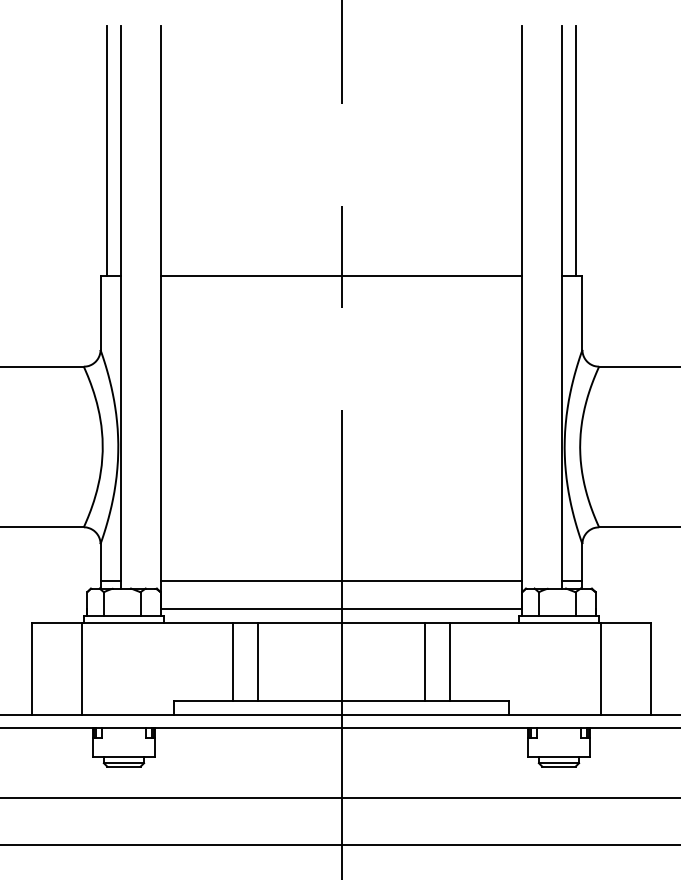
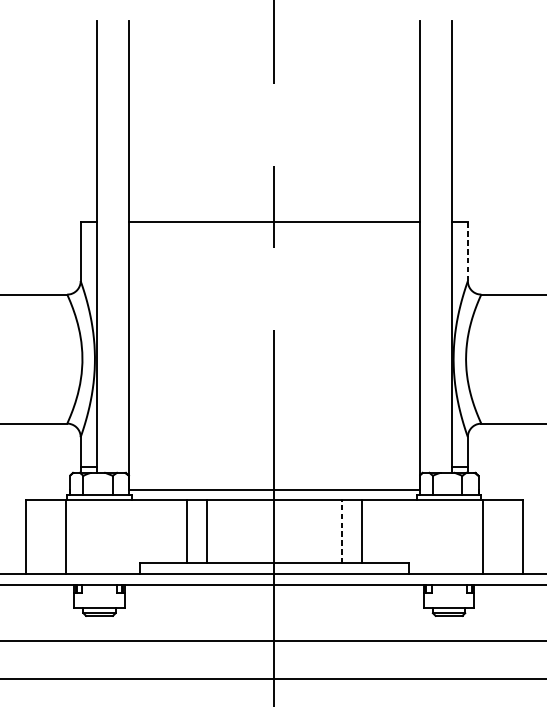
line: (107, 151) -> (86, 121), removed
line: (575, 151) -> (462, 121), removed
line: (582, 313) -> (467, 251), solid -> dashed
line: (341, 580) -> (274, 466), removed
line: (425, 661) -> (341, 531), solid -> dashed

